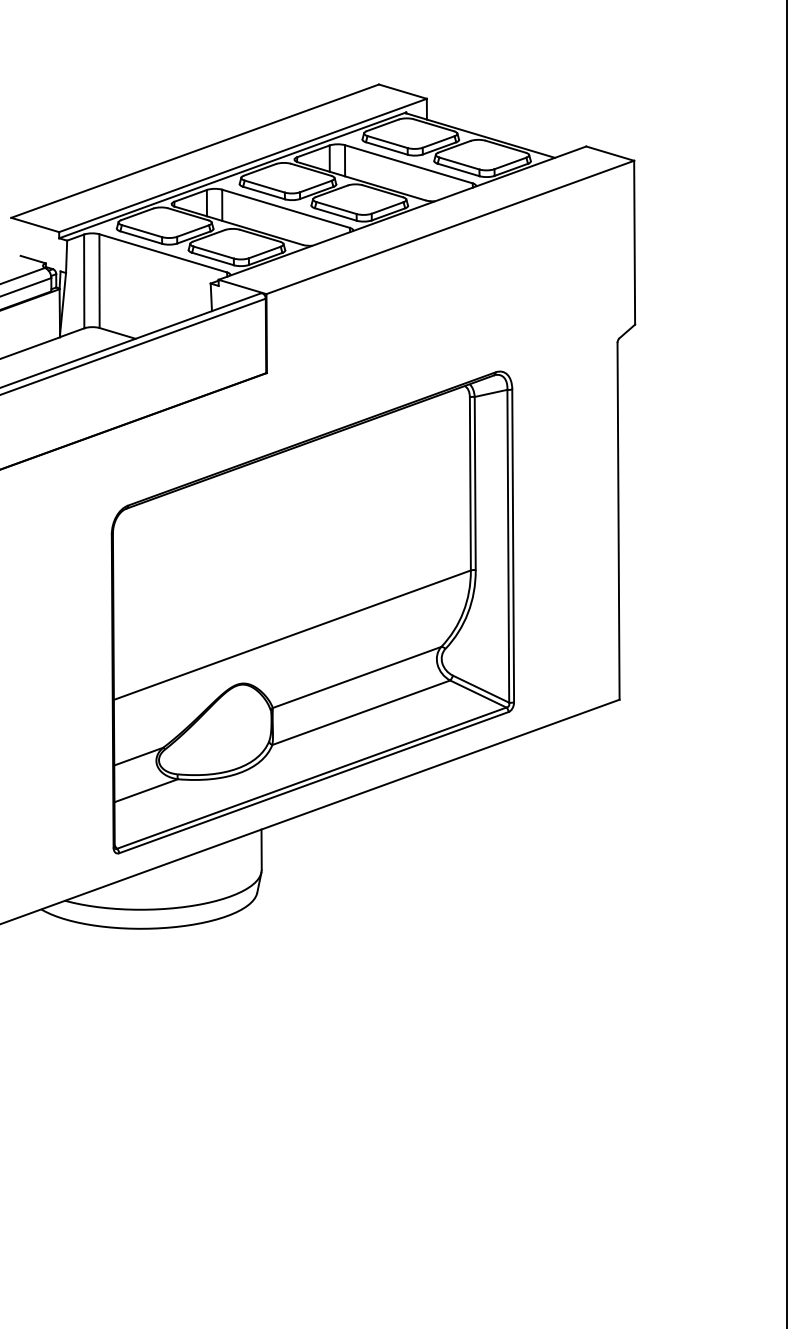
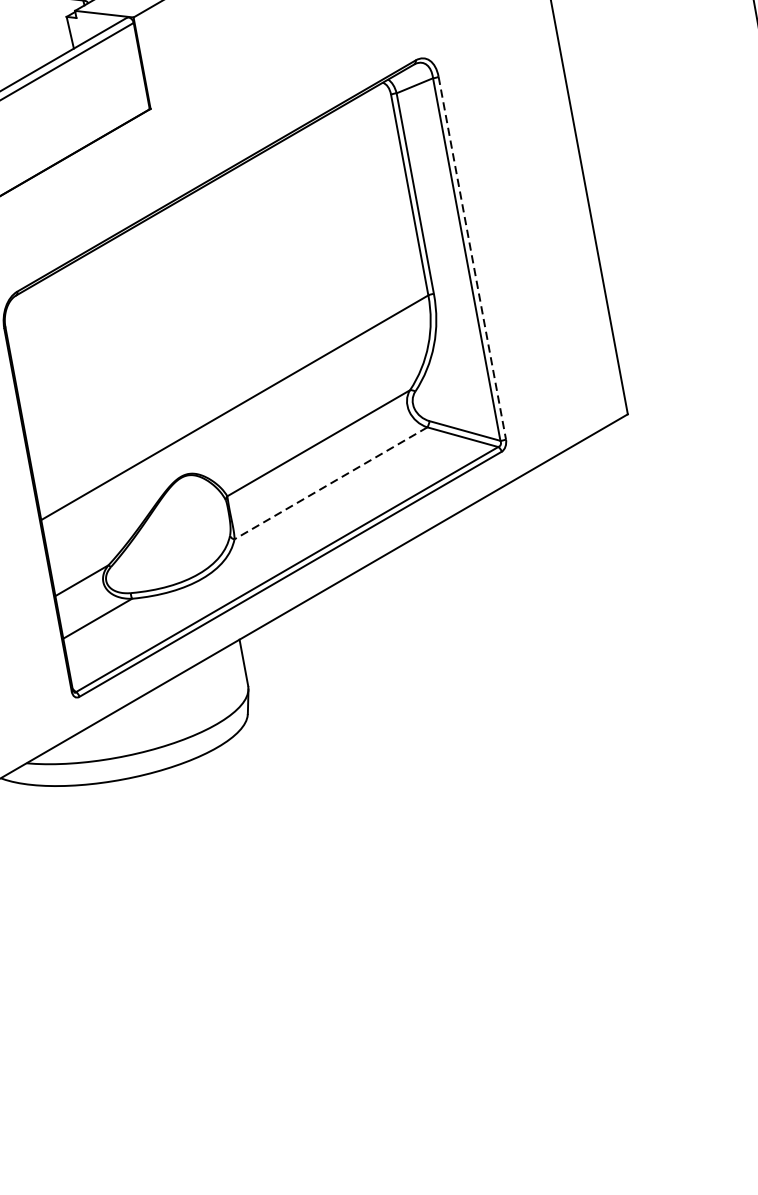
line: (513, 546) -> (472, 258), solid -> dashed
line: (361, 712) -> (331, 483), solid -> dashed

